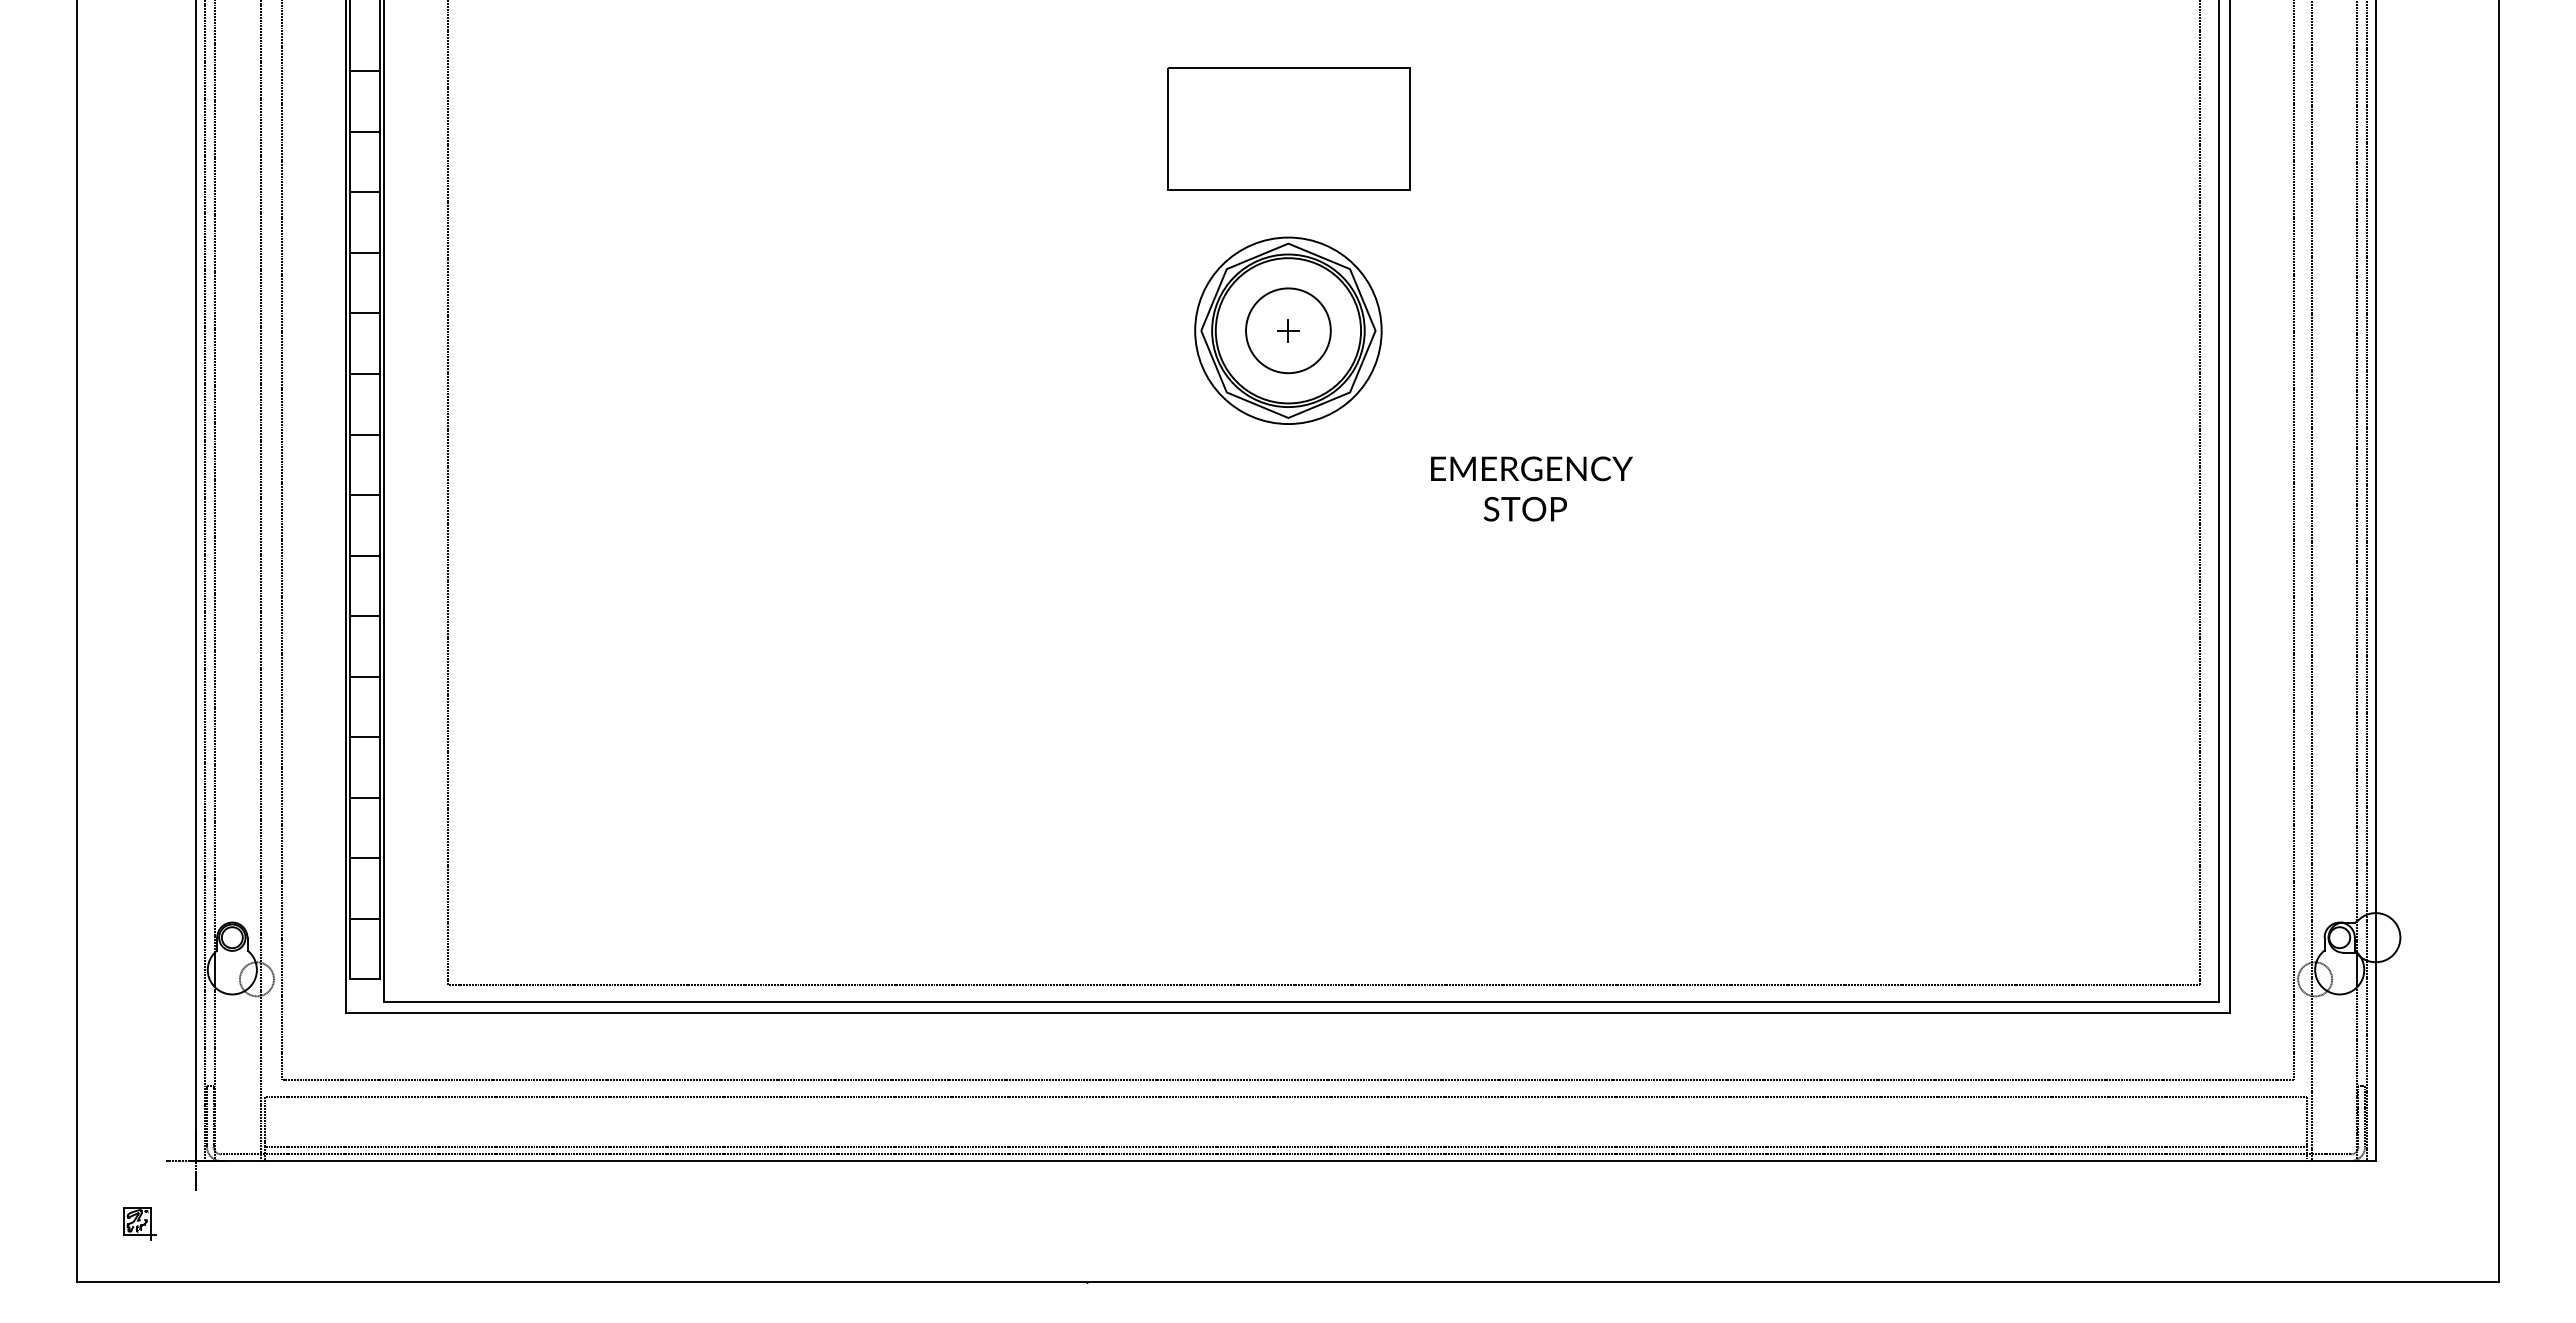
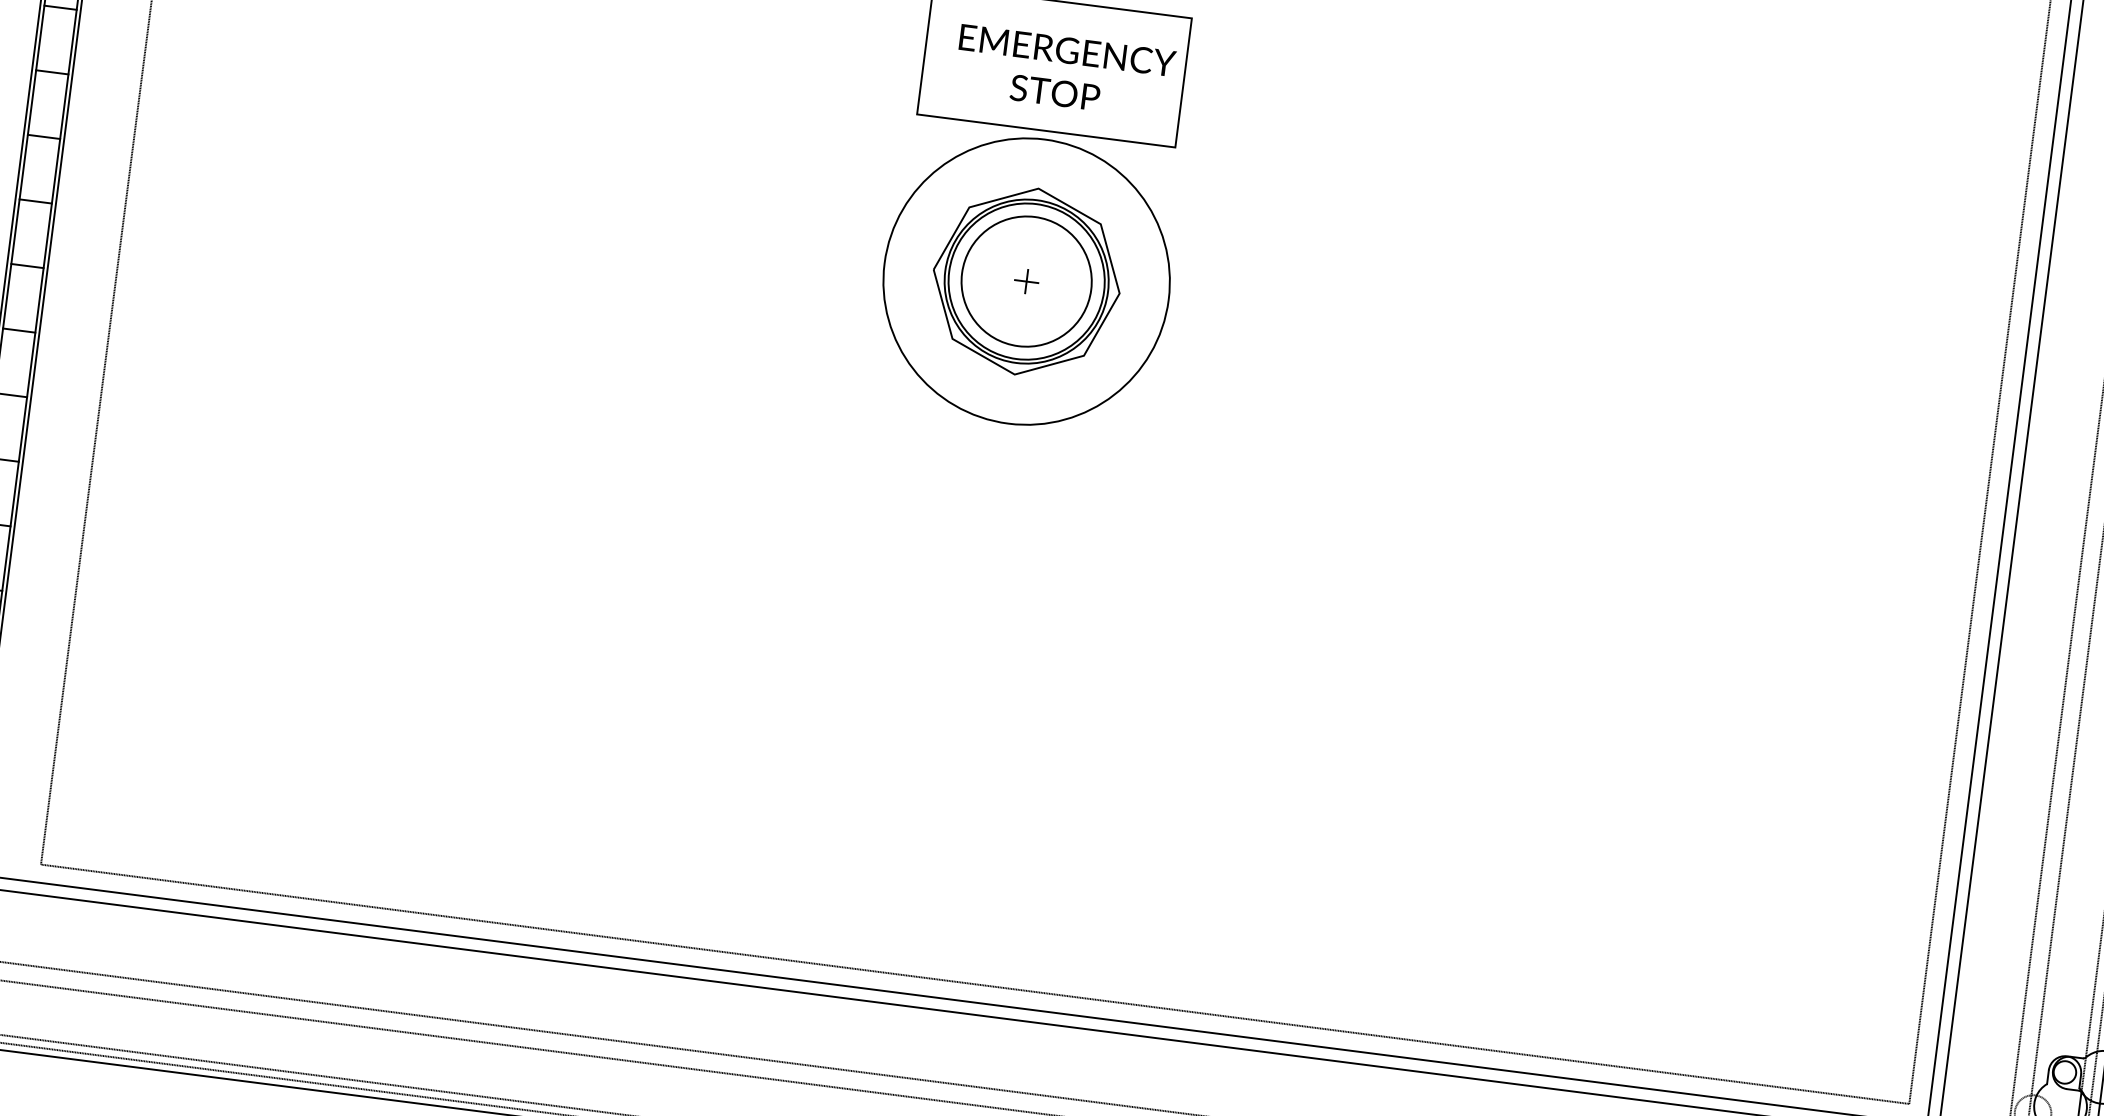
circle: (1287, 330) -> (1025, 281), size x1.43
circle: (1288, 330) -> (1026, 281), size x1.43
text: (1531, 488) -> (1064, 71), moved

